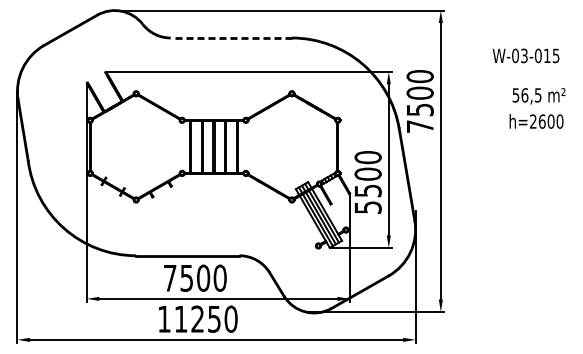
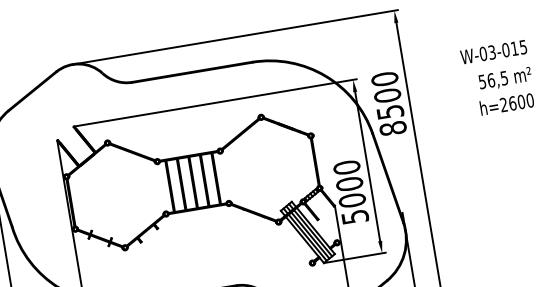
line: (231, 38) -> (192, 72), dashed -> solid
text: (525, 55) -> (493, 51), moved
text: (419, 126) -> (392, 128), 7500 -> 8500
text: (367, 190) -> (351, 200), 5500 -> 5000

